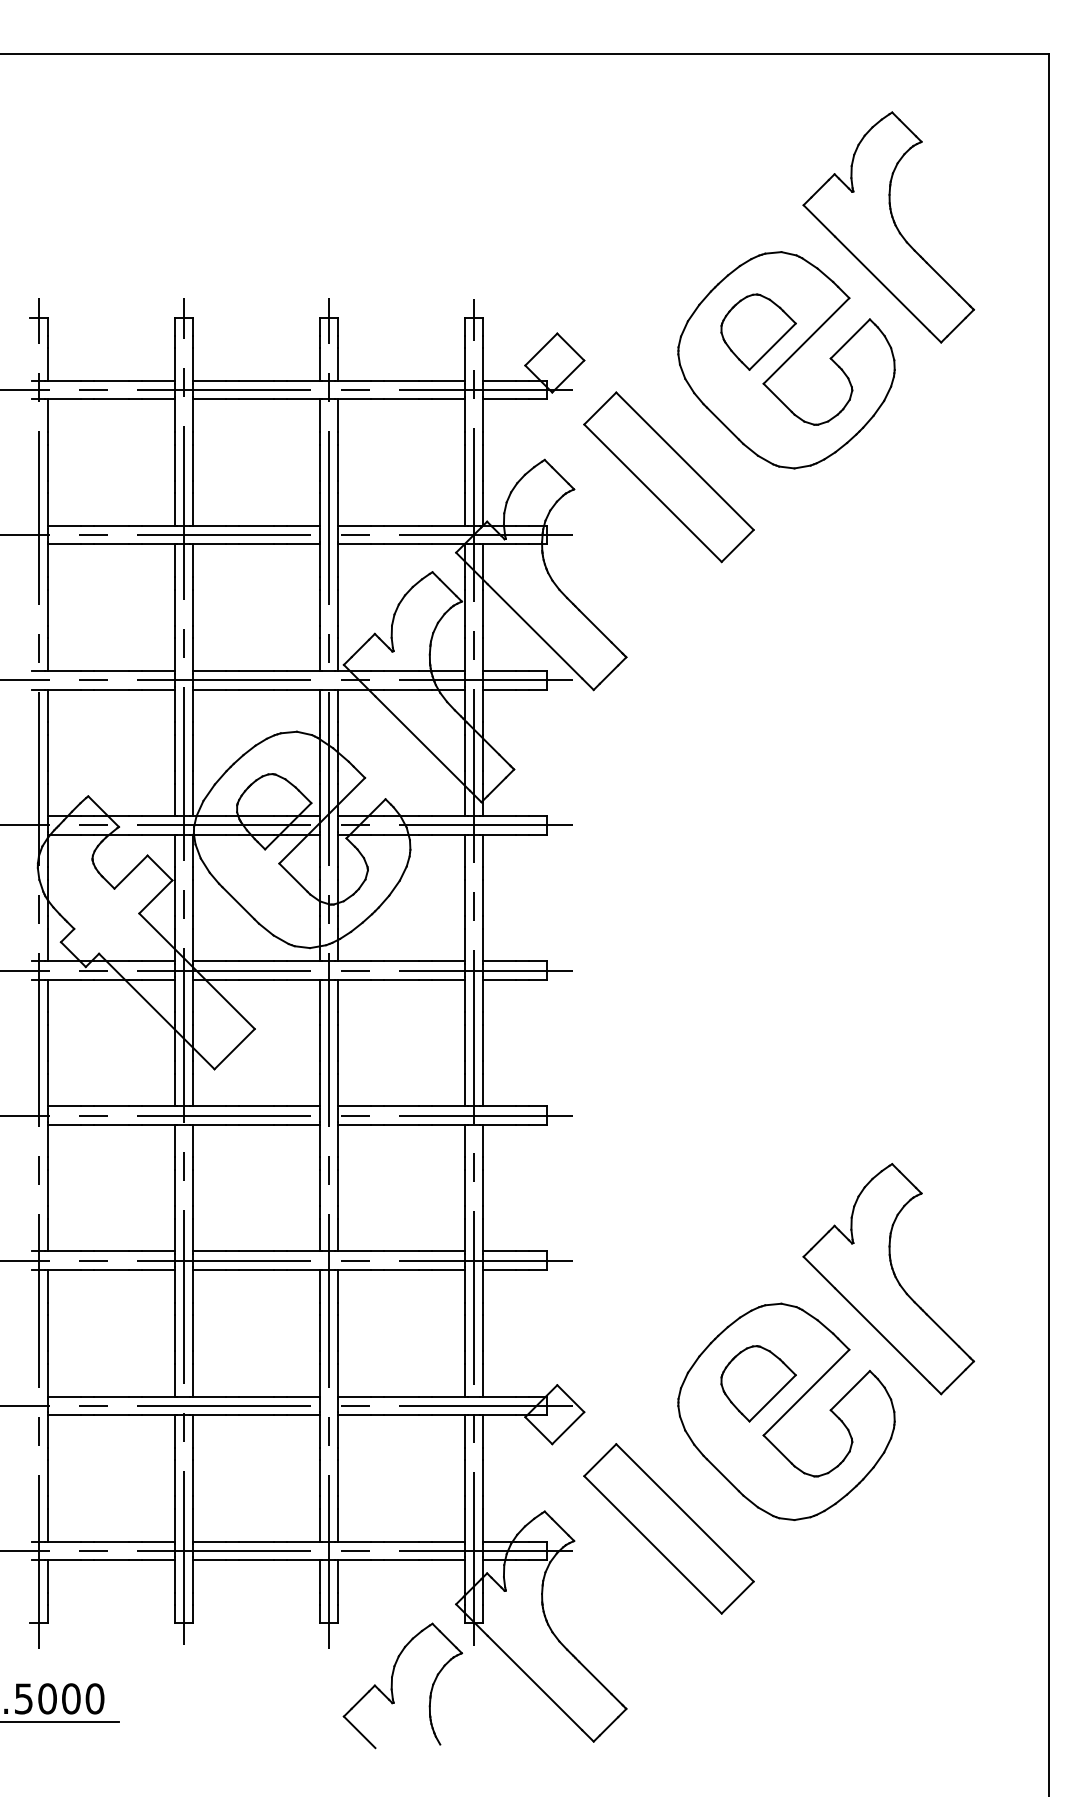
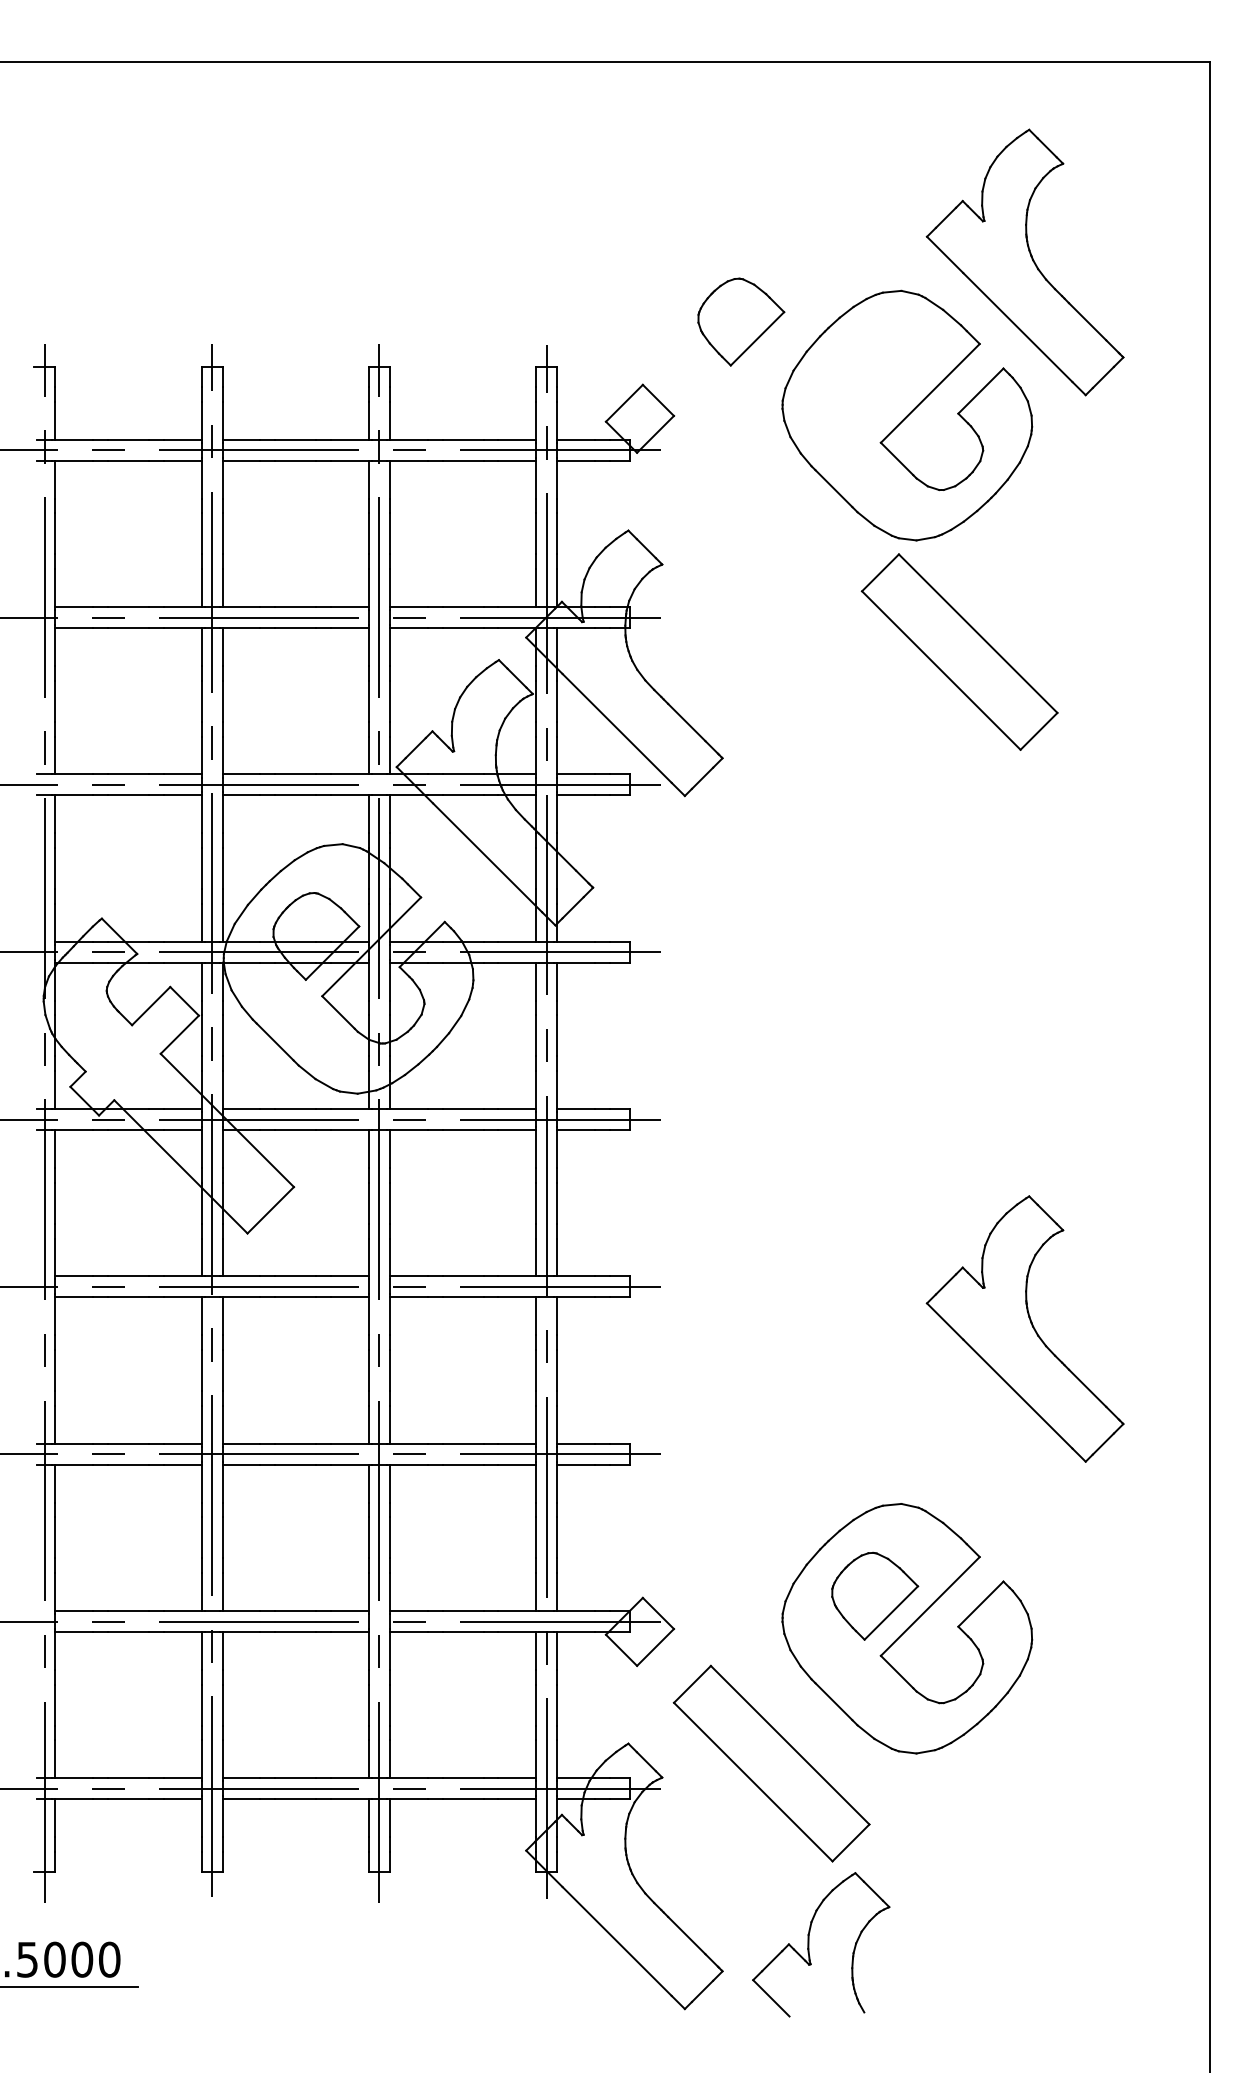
part: (758, 331) -> (741, 321), moved
part: (668, 477) -> (959, 652), moved
part: (888, 1279) -> (1024, 1329), moved
part: (392, 1685) -> (809, 1944), moved

